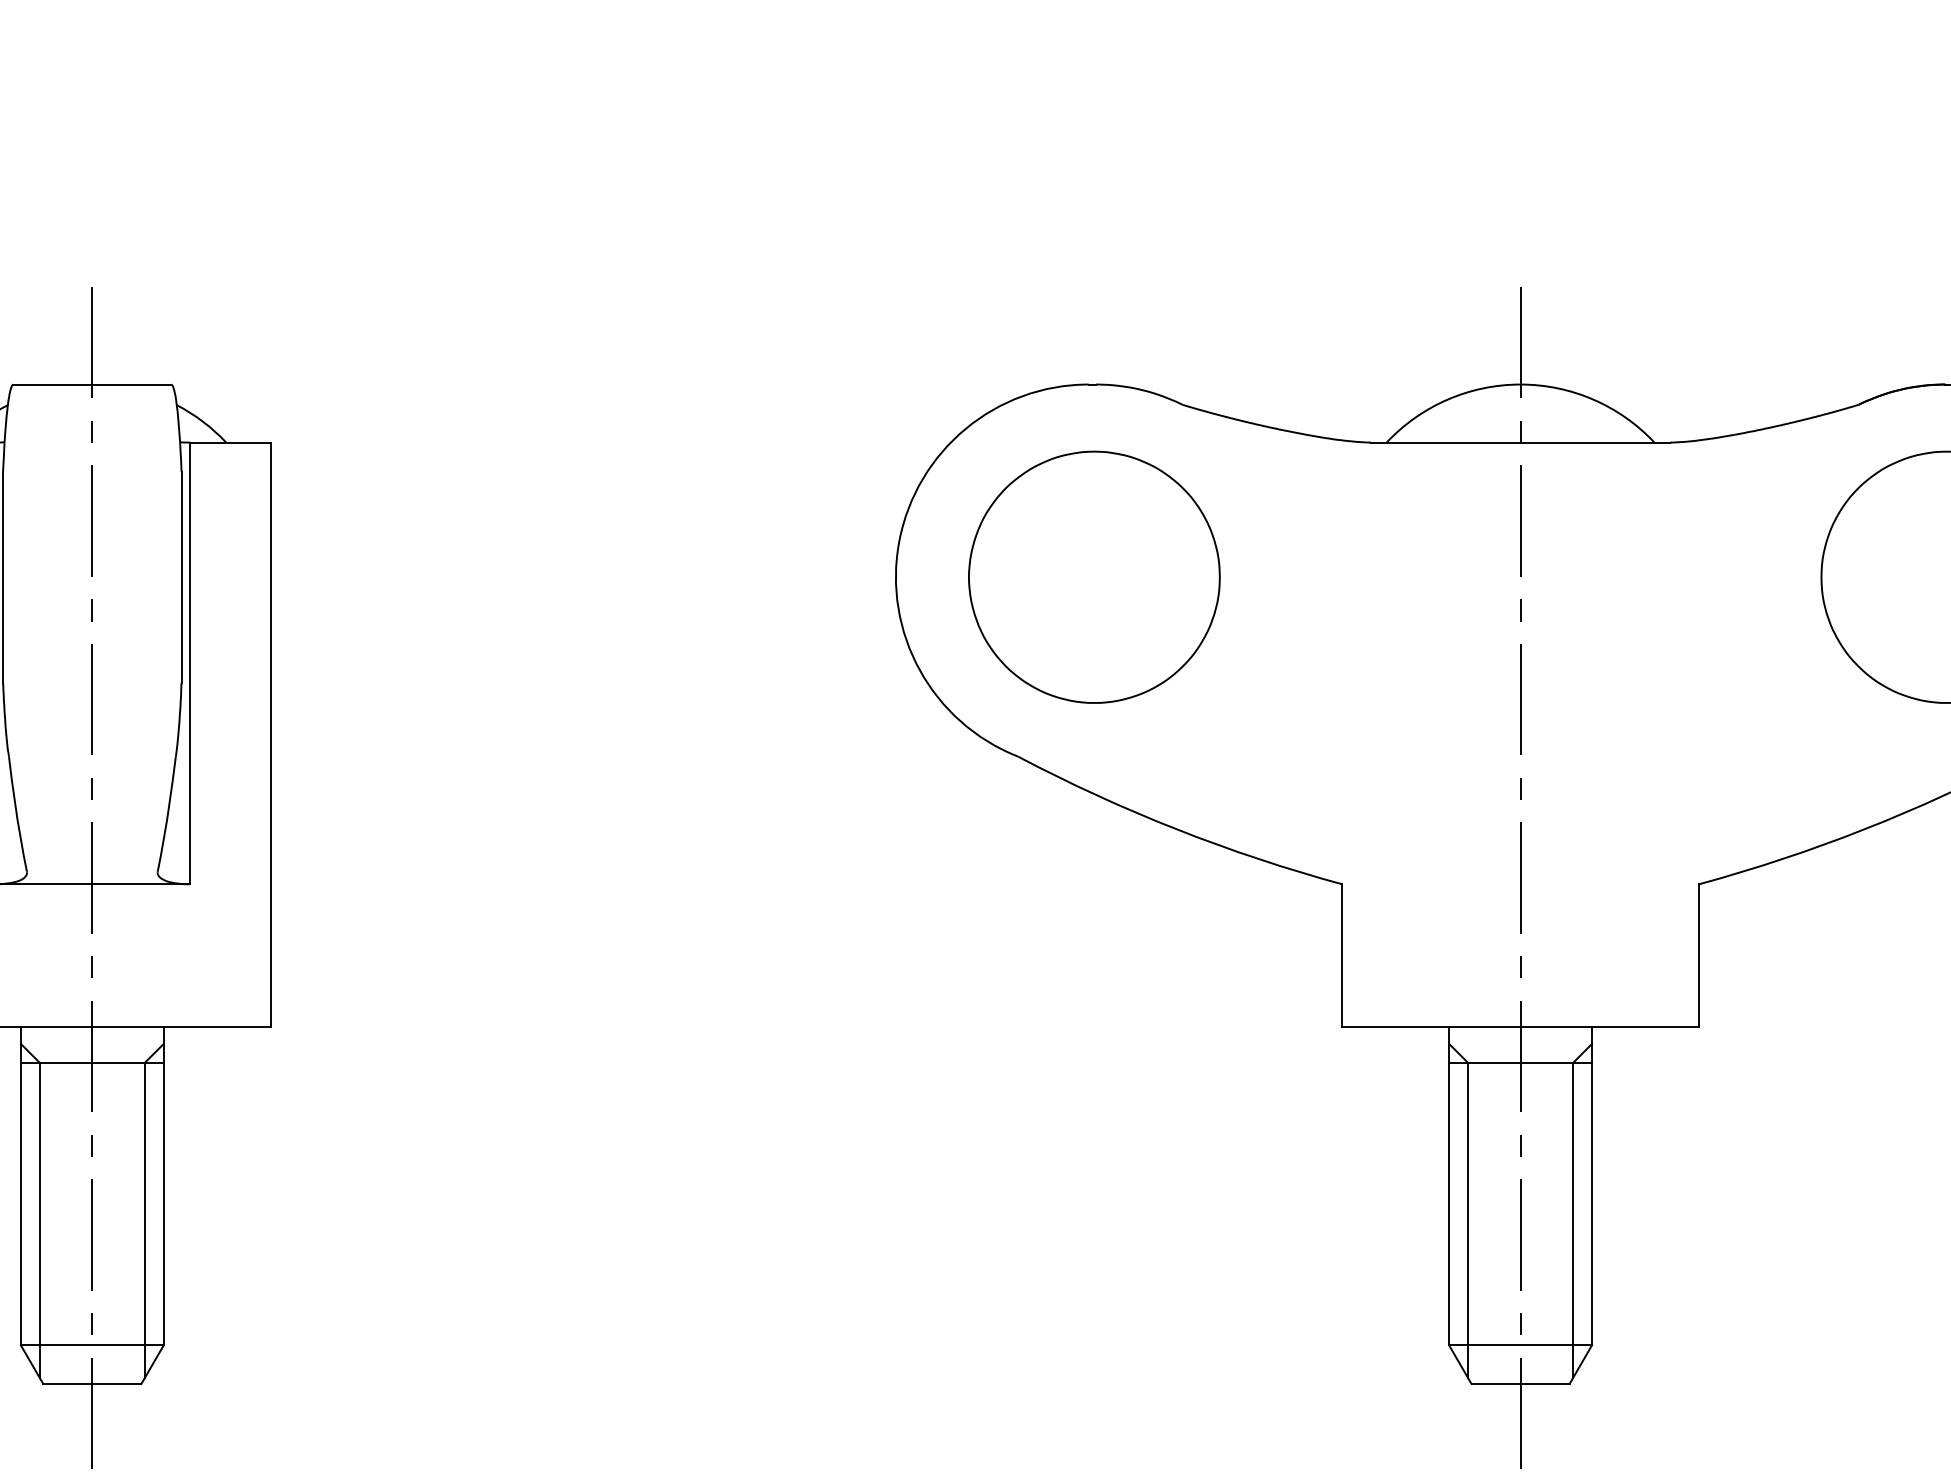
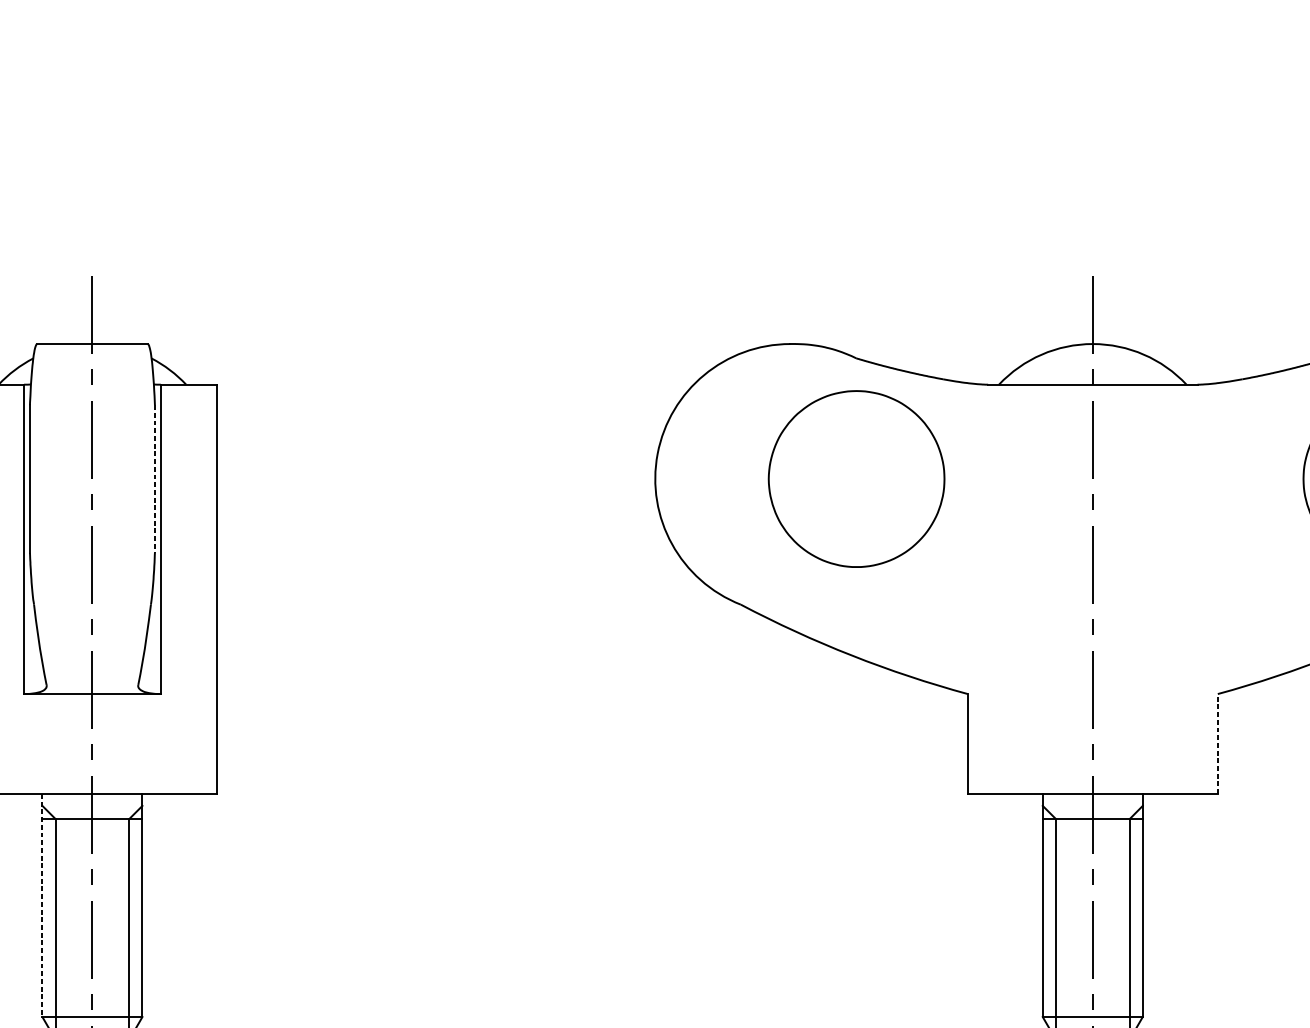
part: (1094, 576) -> (856, 478), moved
line: (181, 577) -> (154, 479), solid -> dashed
line: (1699, 955) -> (1218, 743), solid -> dashed
line: (20, 1186) -> (42, 905), solid -> dashed

